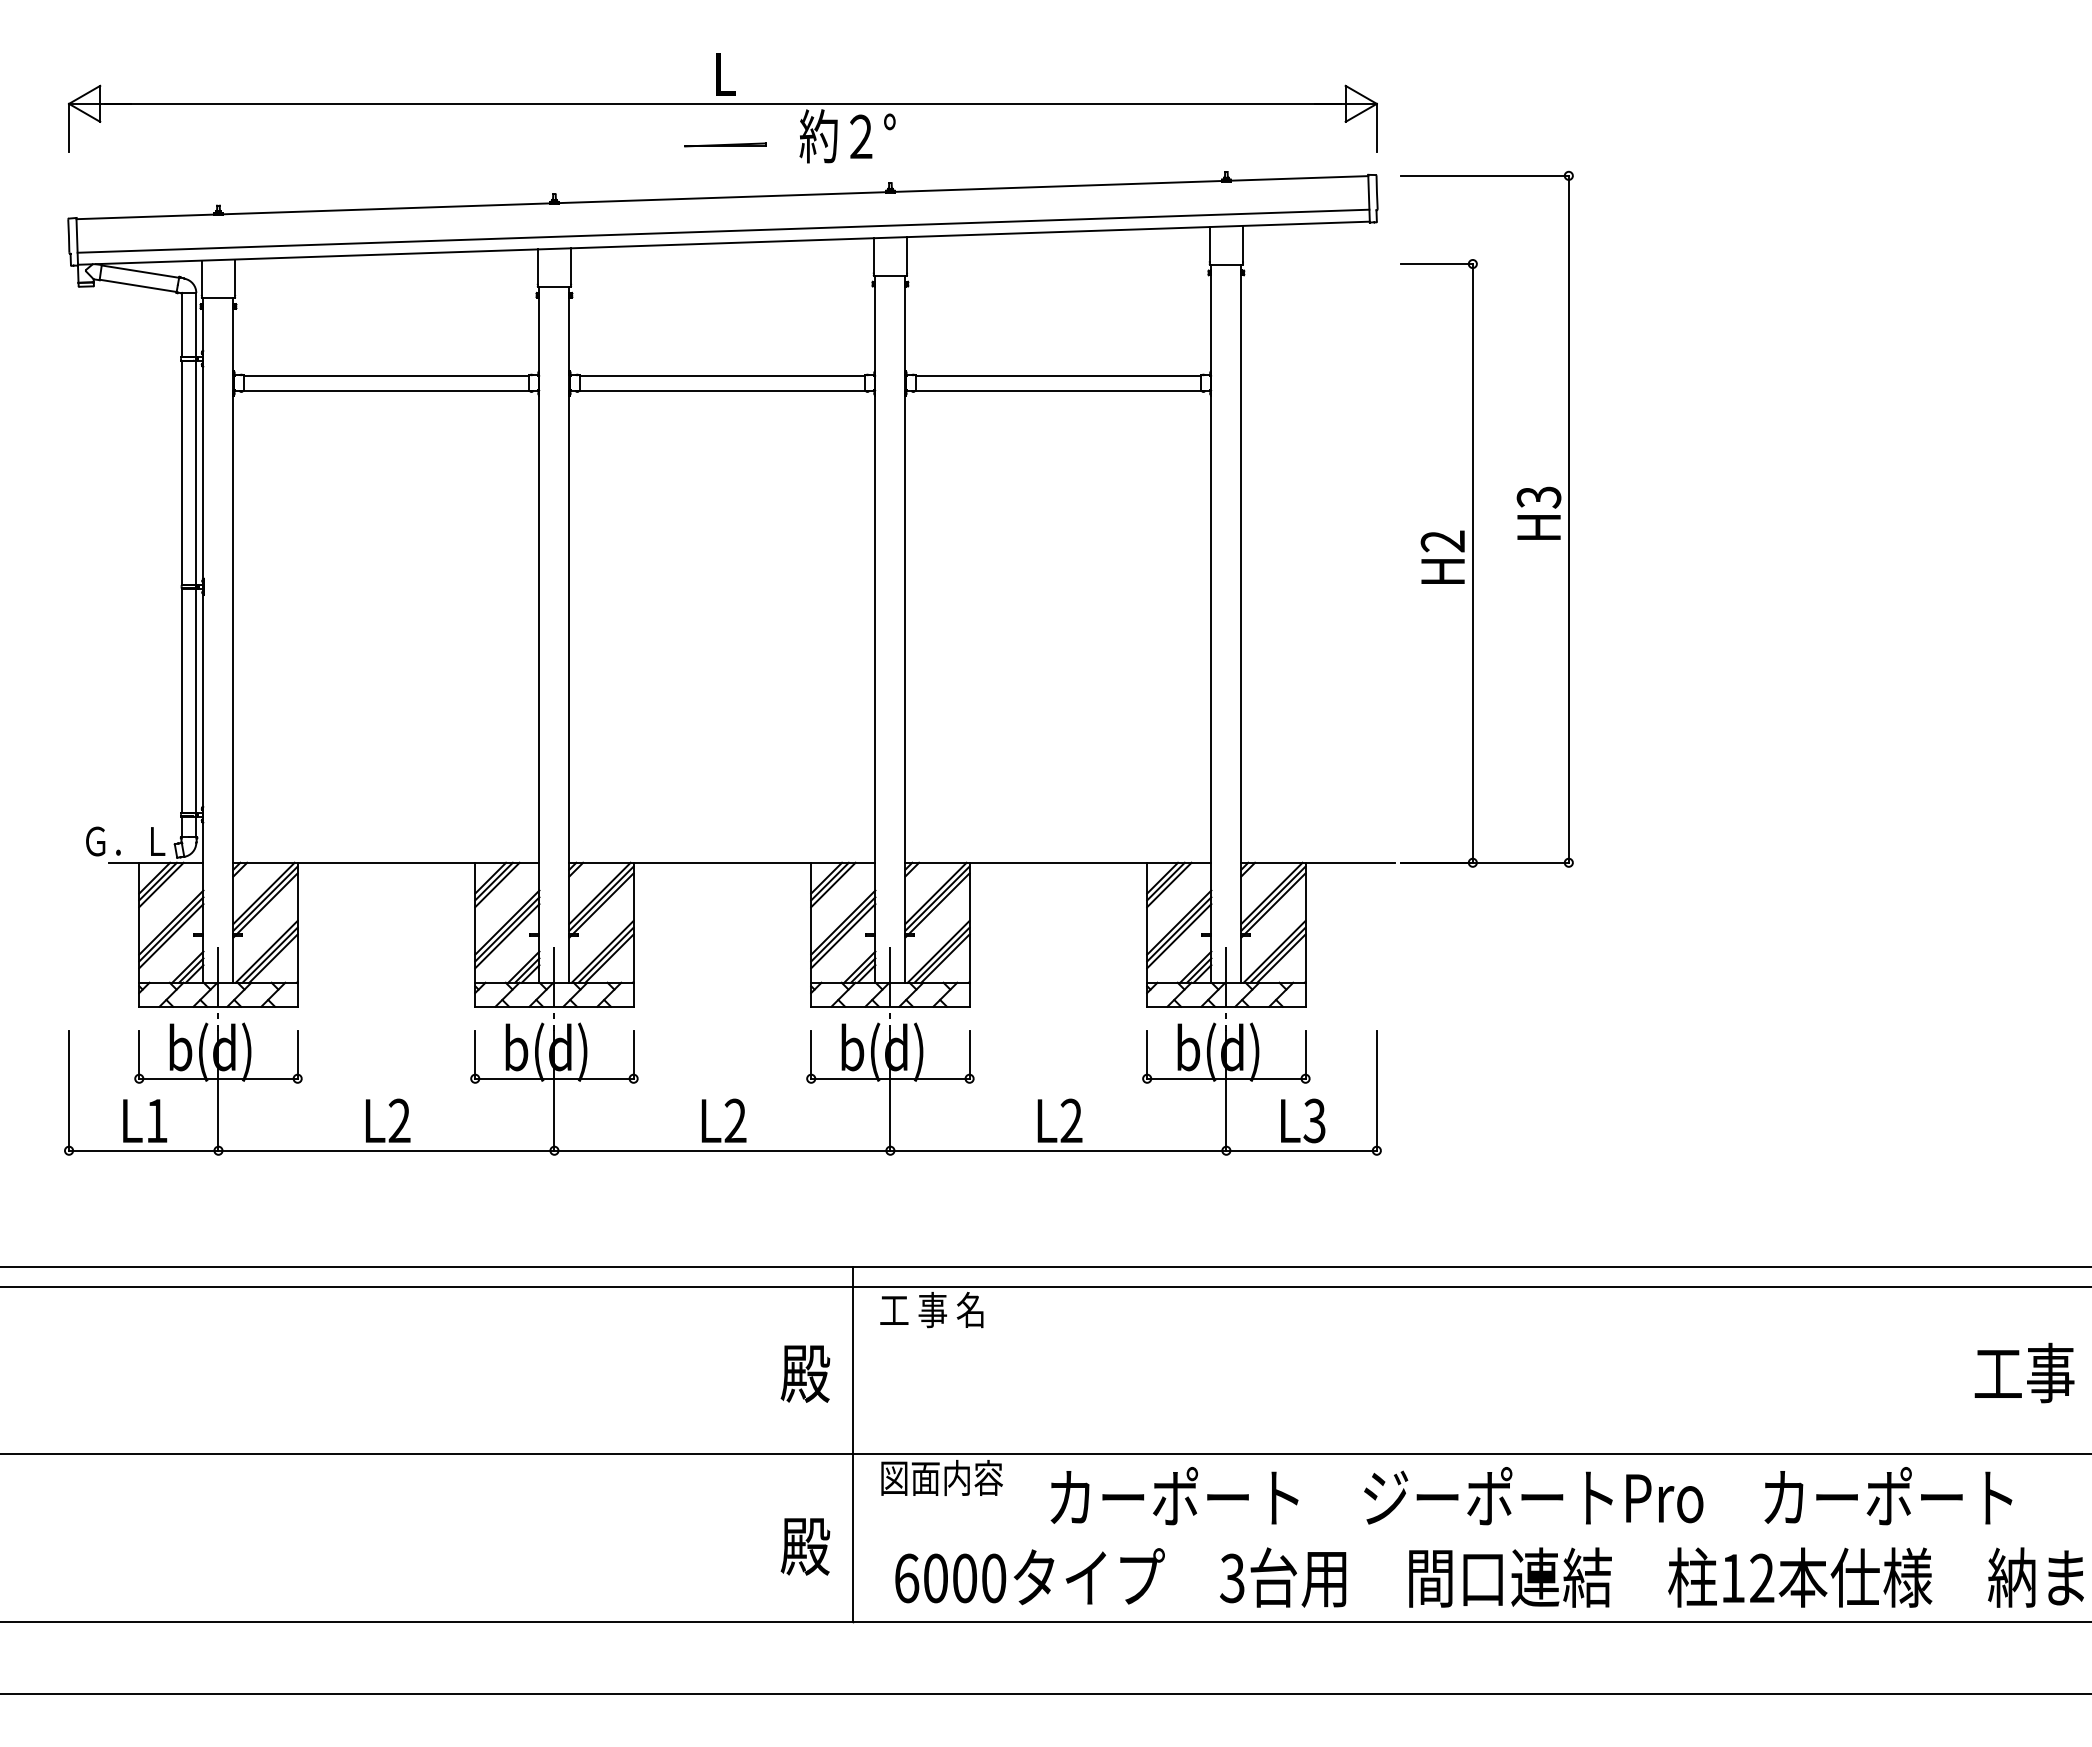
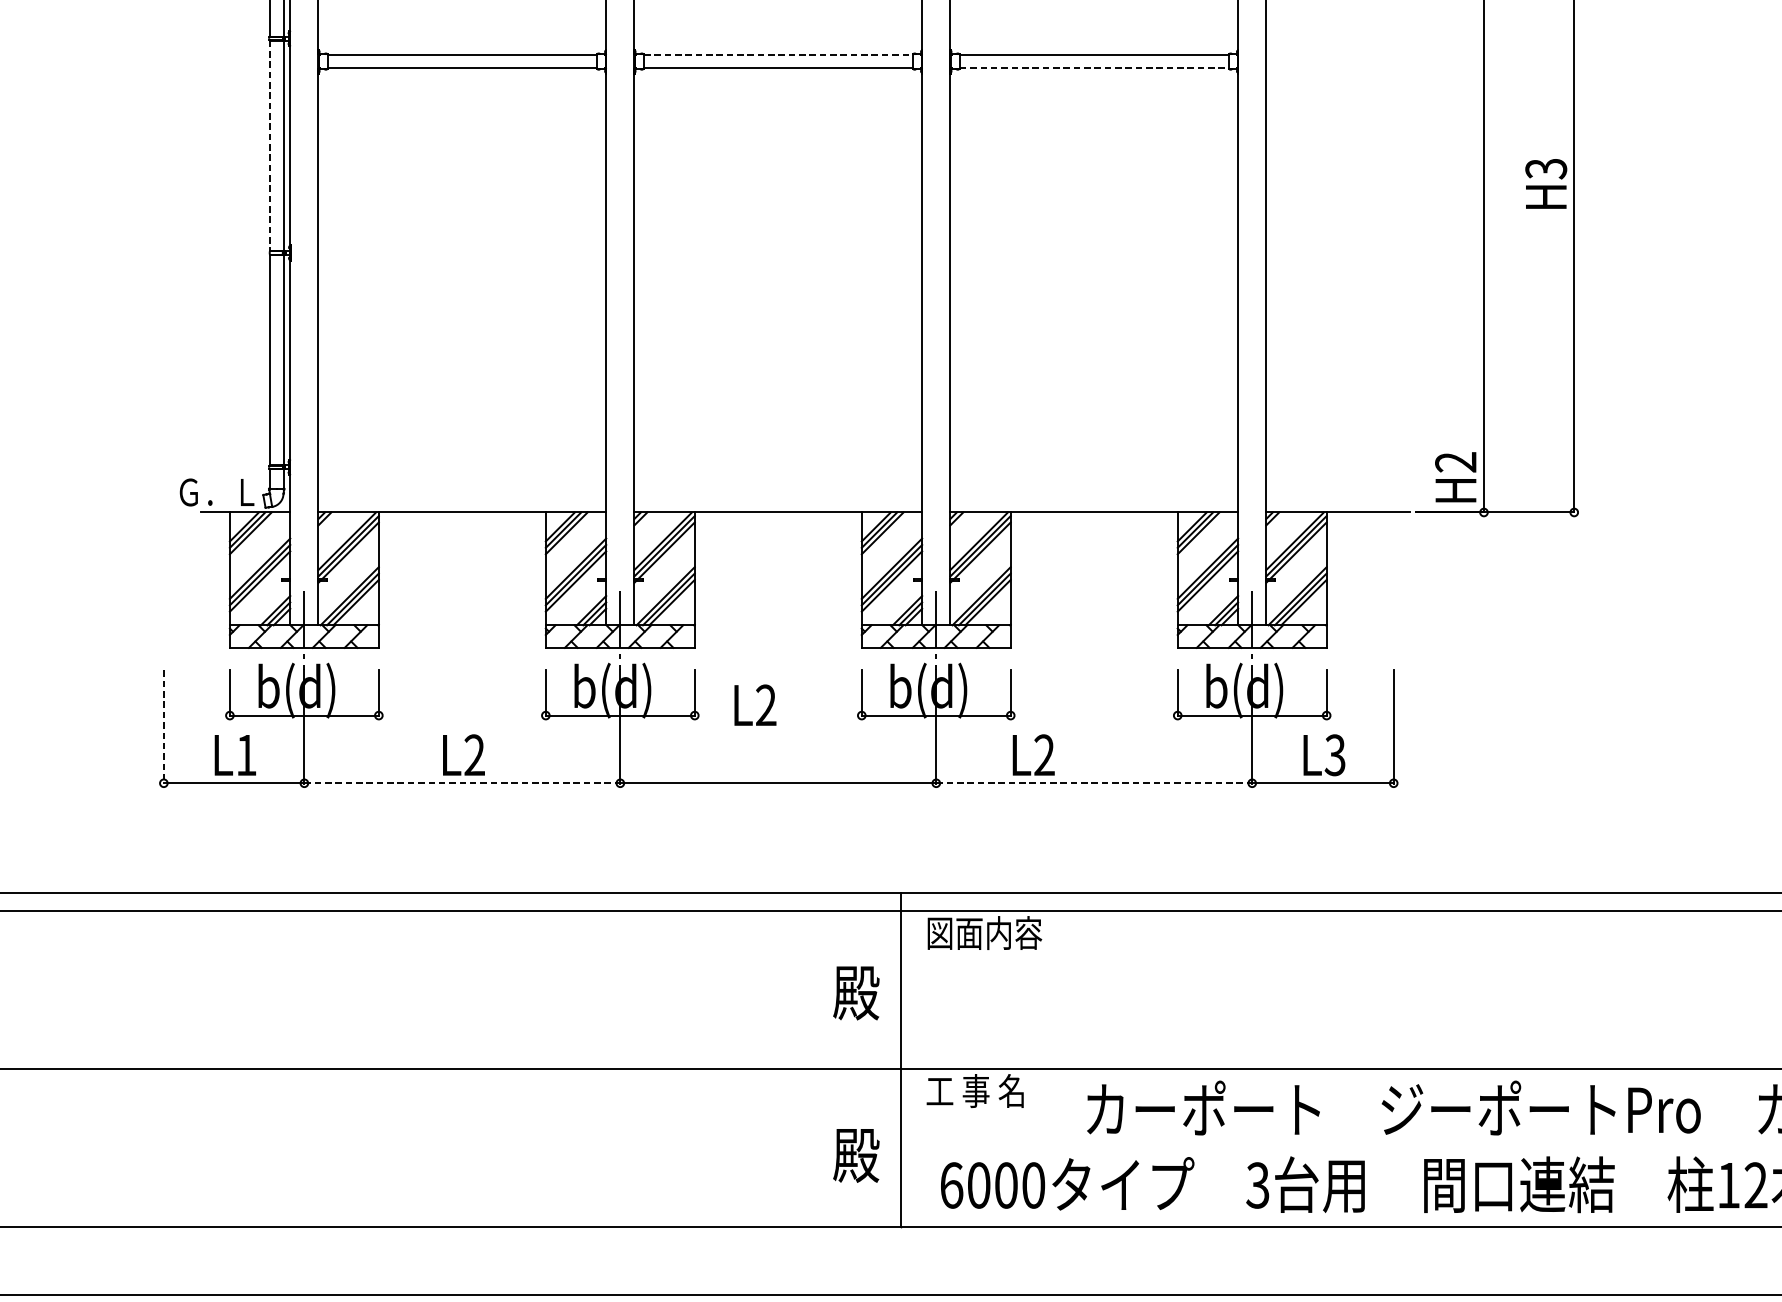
line: (722, 376) -> (778, 55), solid -> dashed
line: (1058, 390) -> (1094, 68), solid -> dashed
line: (181, 472) -> (269, 145), solid -> dashed
text: (1442, 556) -> (1455, 476), moved
line: (69, 1091) -> (164, 727), solid -> dashed
text: (723, 1120) -> (754, 705), moved
text: (1059, 1120) -> (1033, 754), moved
line: (386, 1150) -> (462, 783), solid -> dashed
line: (1058, 1150) -> (1094, 783), solid -> dashed
text: (941, 1309) -> (984, 932), 工 事 名 -> 図面内容
text: (941, 1477) -> (984, 1090), 図面内容 -> 工 事 名

